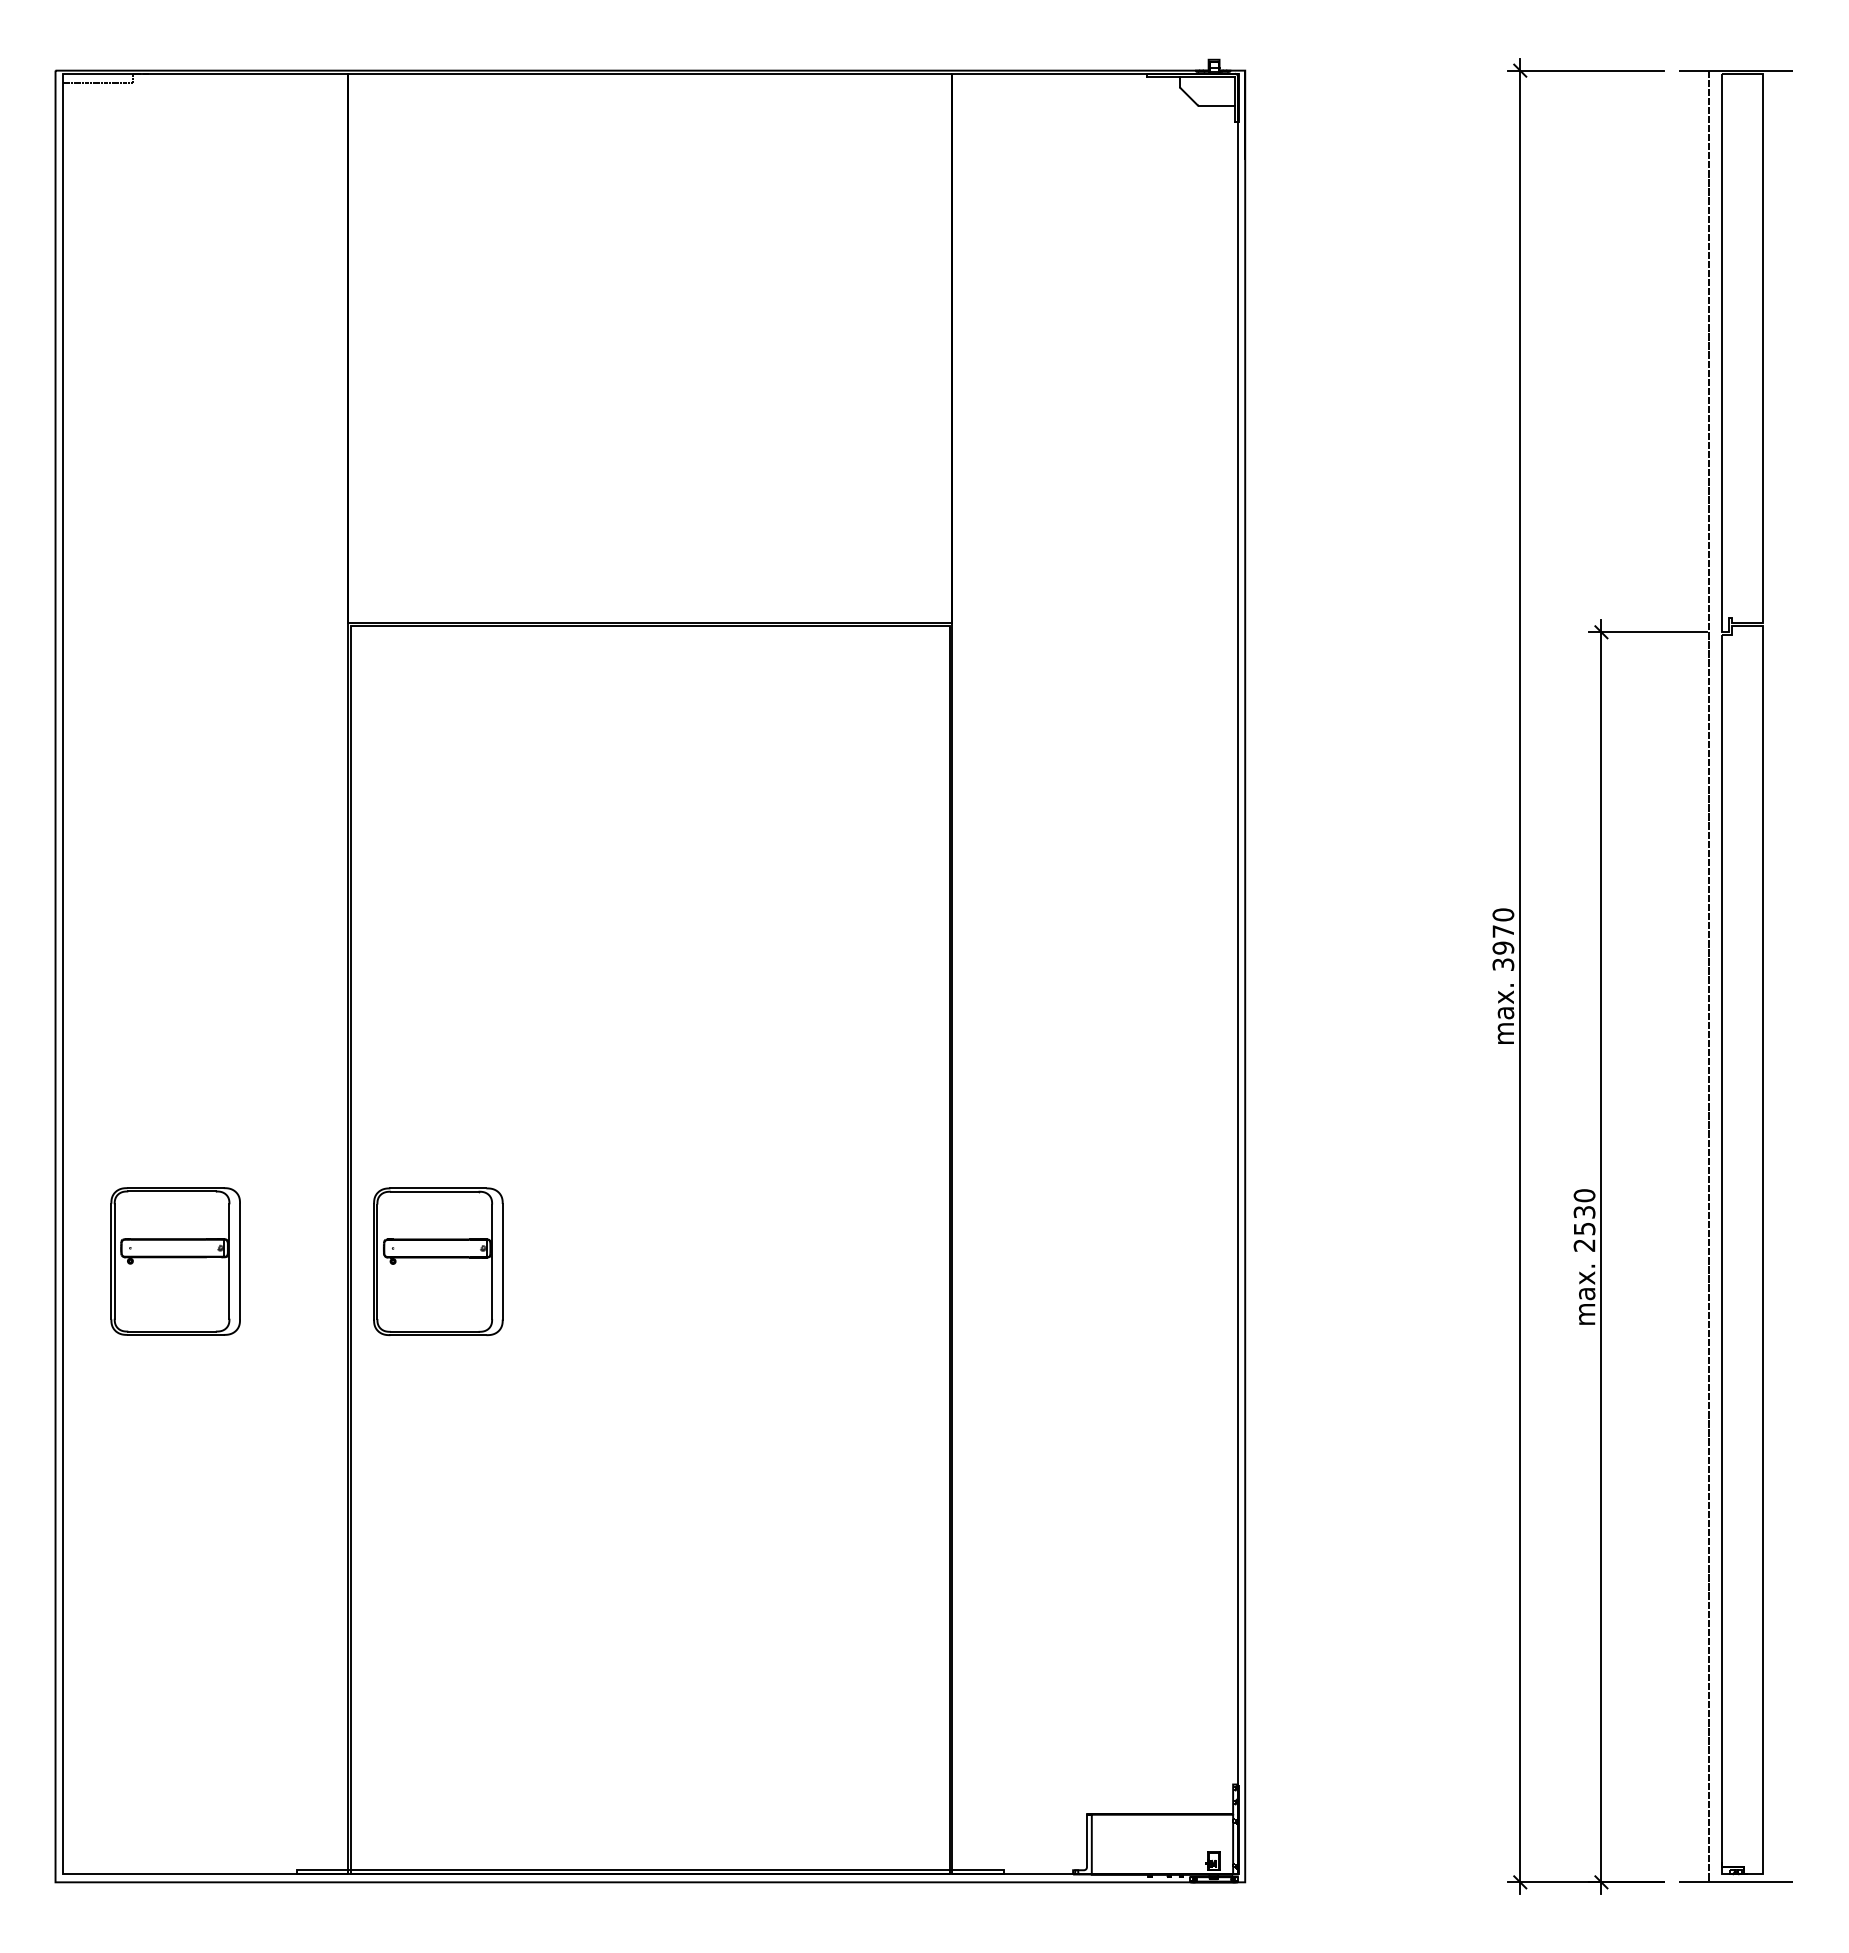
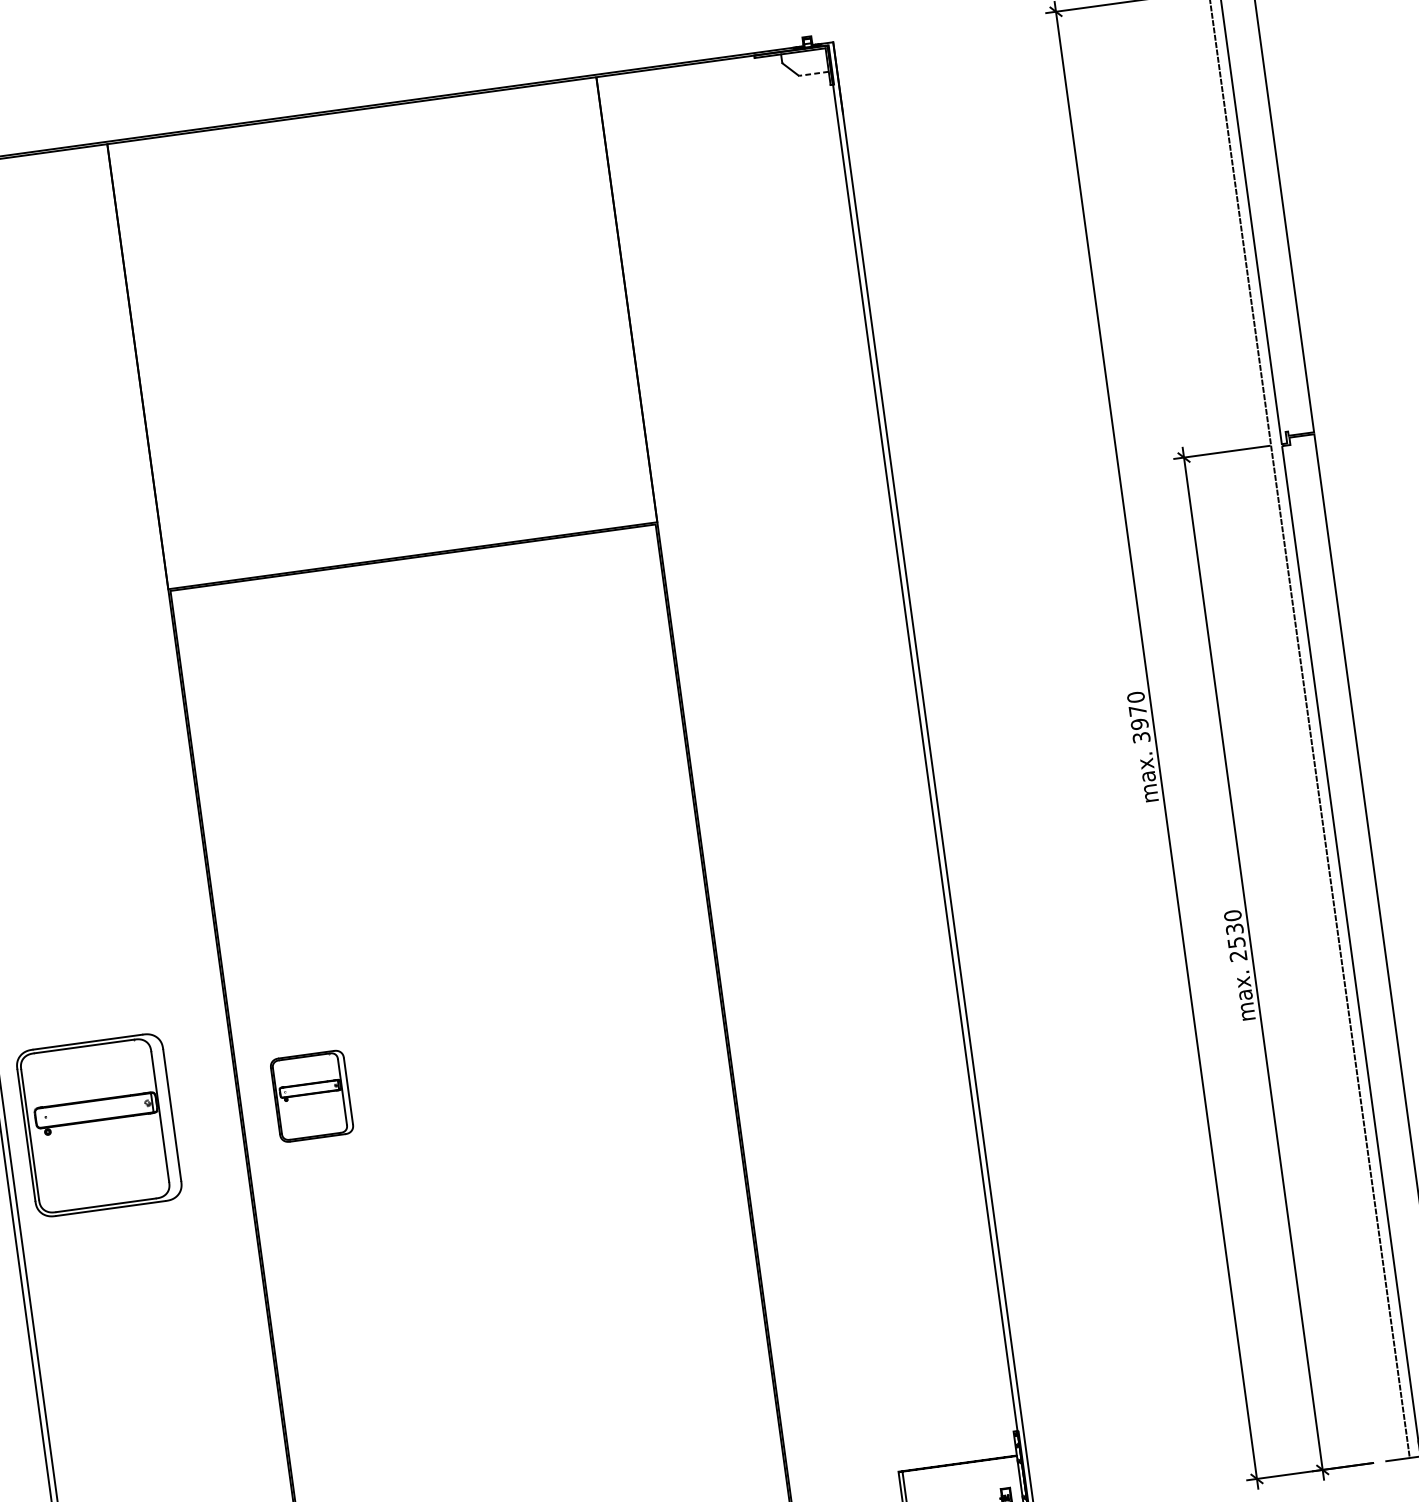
line: (1216, 105) -> (813, 73), solid -> dashed
part: (175, 1261) -> (99, 1125), size x1.4
part: (438, 1261) -> (312, 1096), size x0.7

